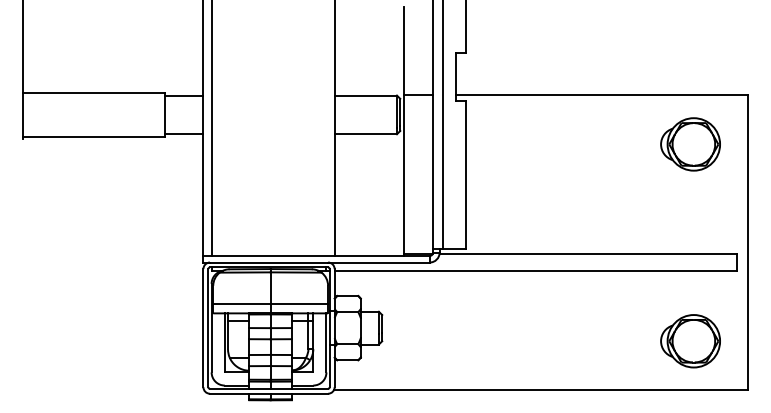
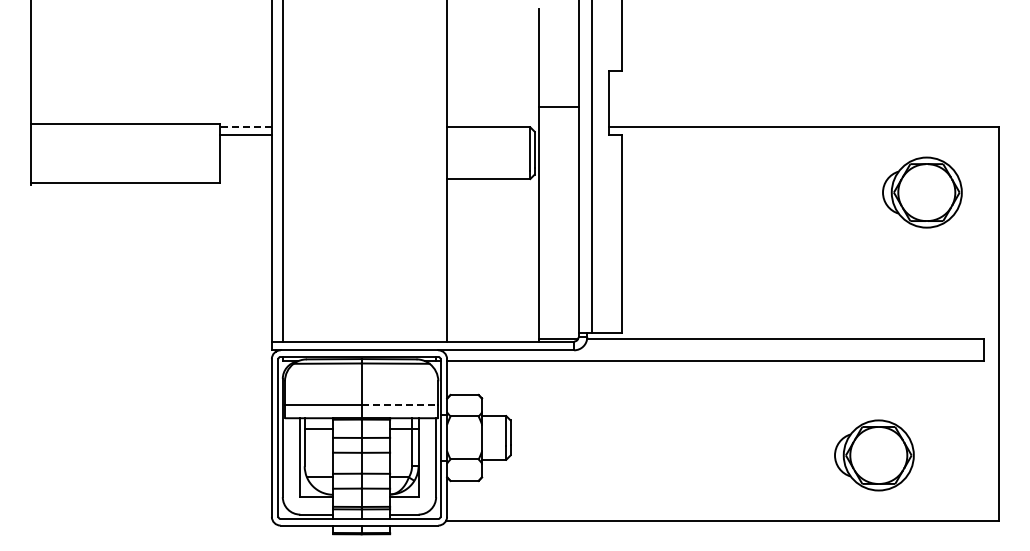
line: (418, 94) -> (558, 106), moved
line: (183, 95) -> (245, 127), solid -> dashed
line: (183, 134) -> (245, 135), moved
line: (299, 303) -> (400, 405), solid -> dashed
part: (690, 341) -> (874, 455), moved

